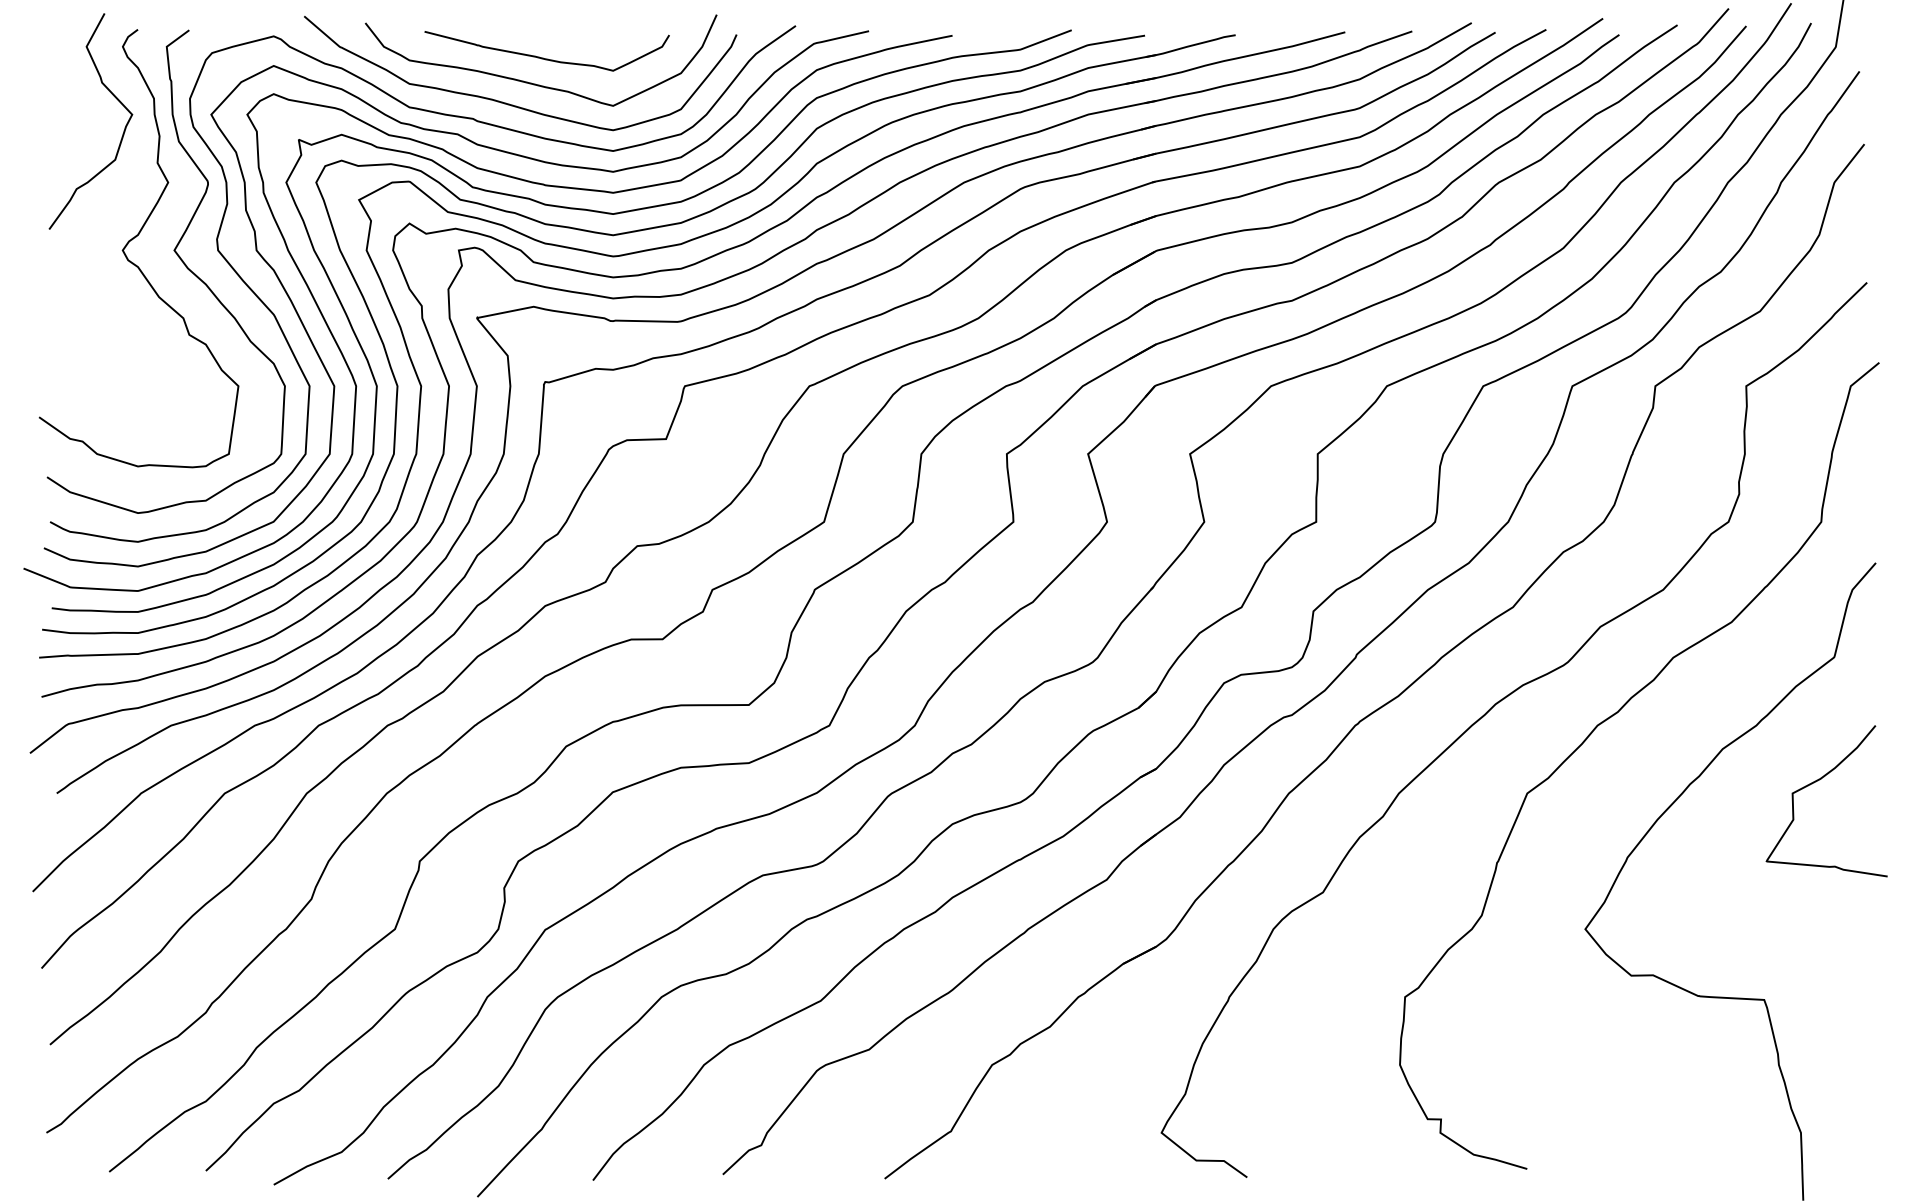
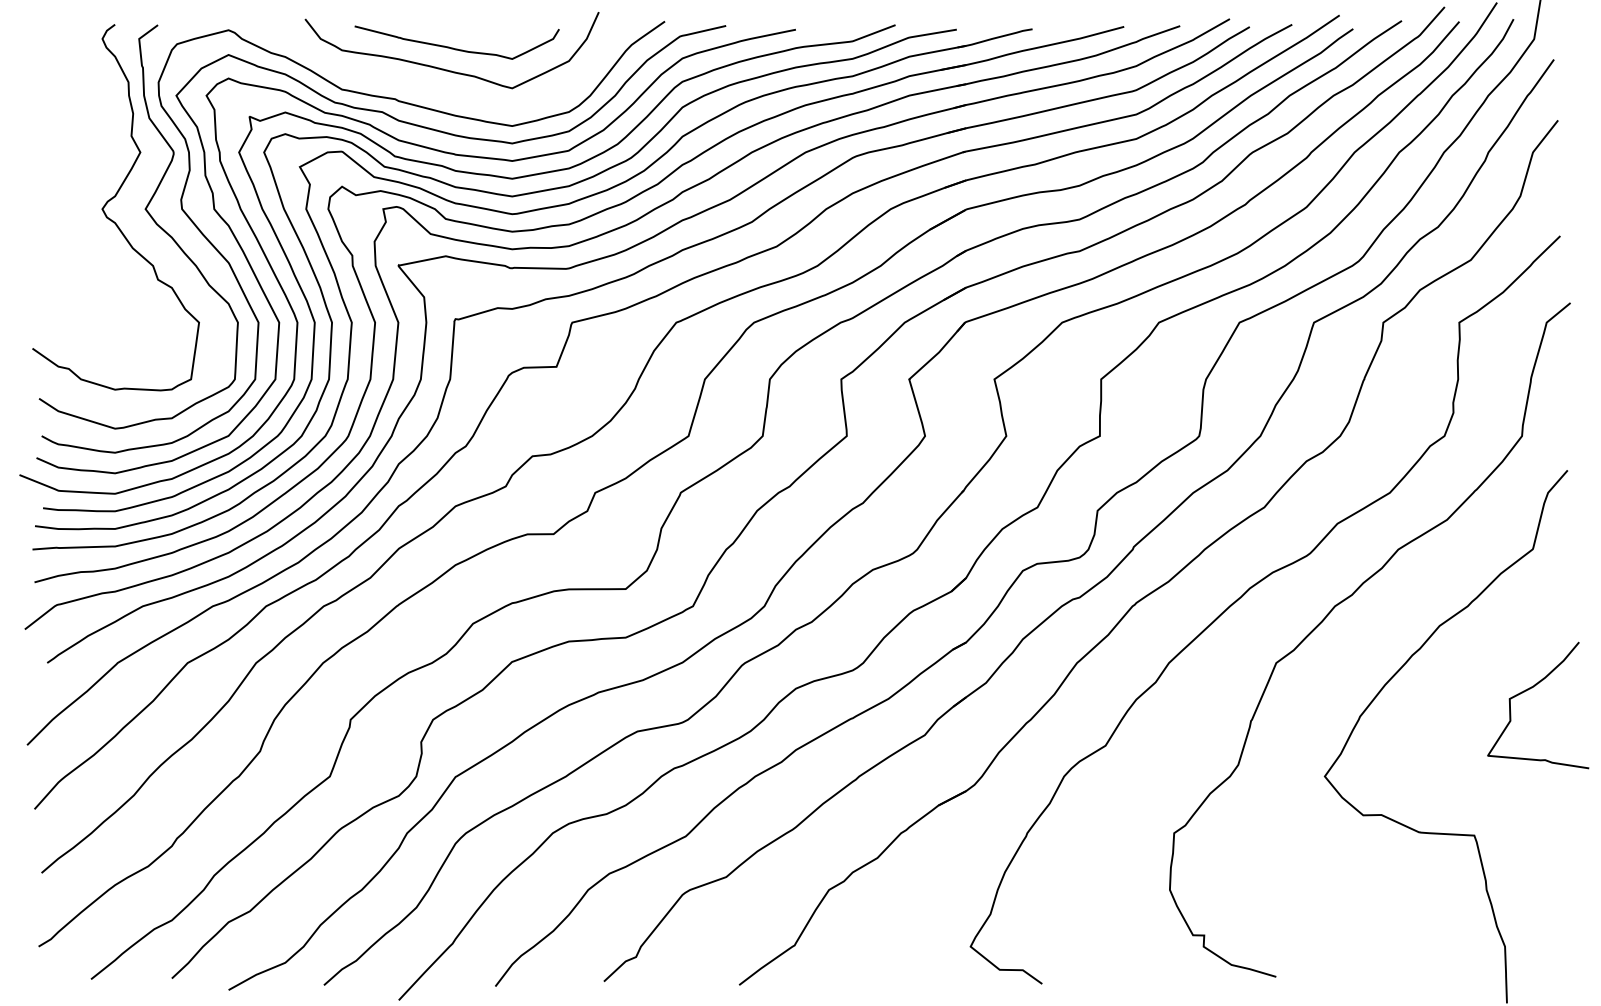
curve: (114, 97) -> (95, 81), removed
curve: (509, 103) -> (425, 86), removed
curve: (1814, 783) -> (1528, 690), moved

